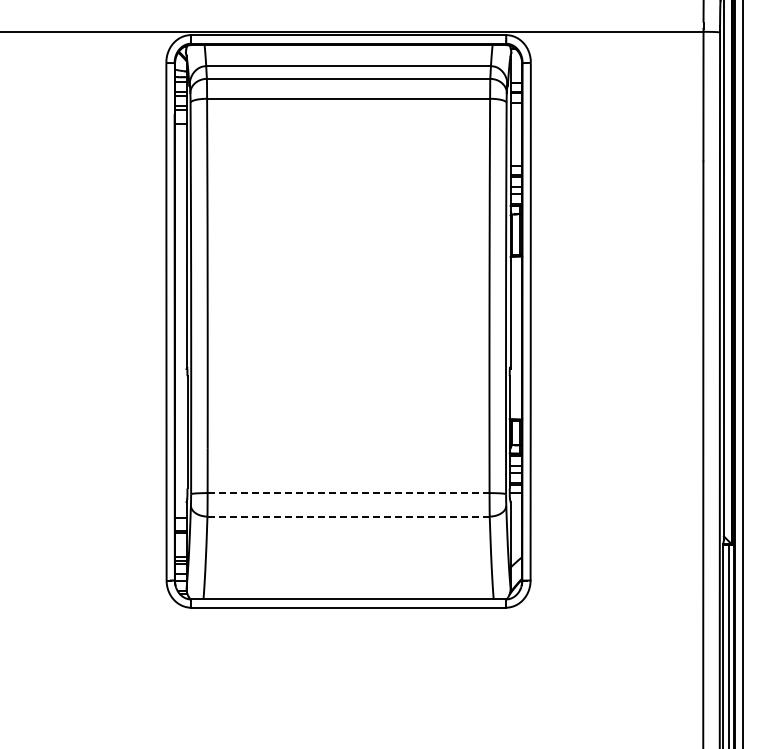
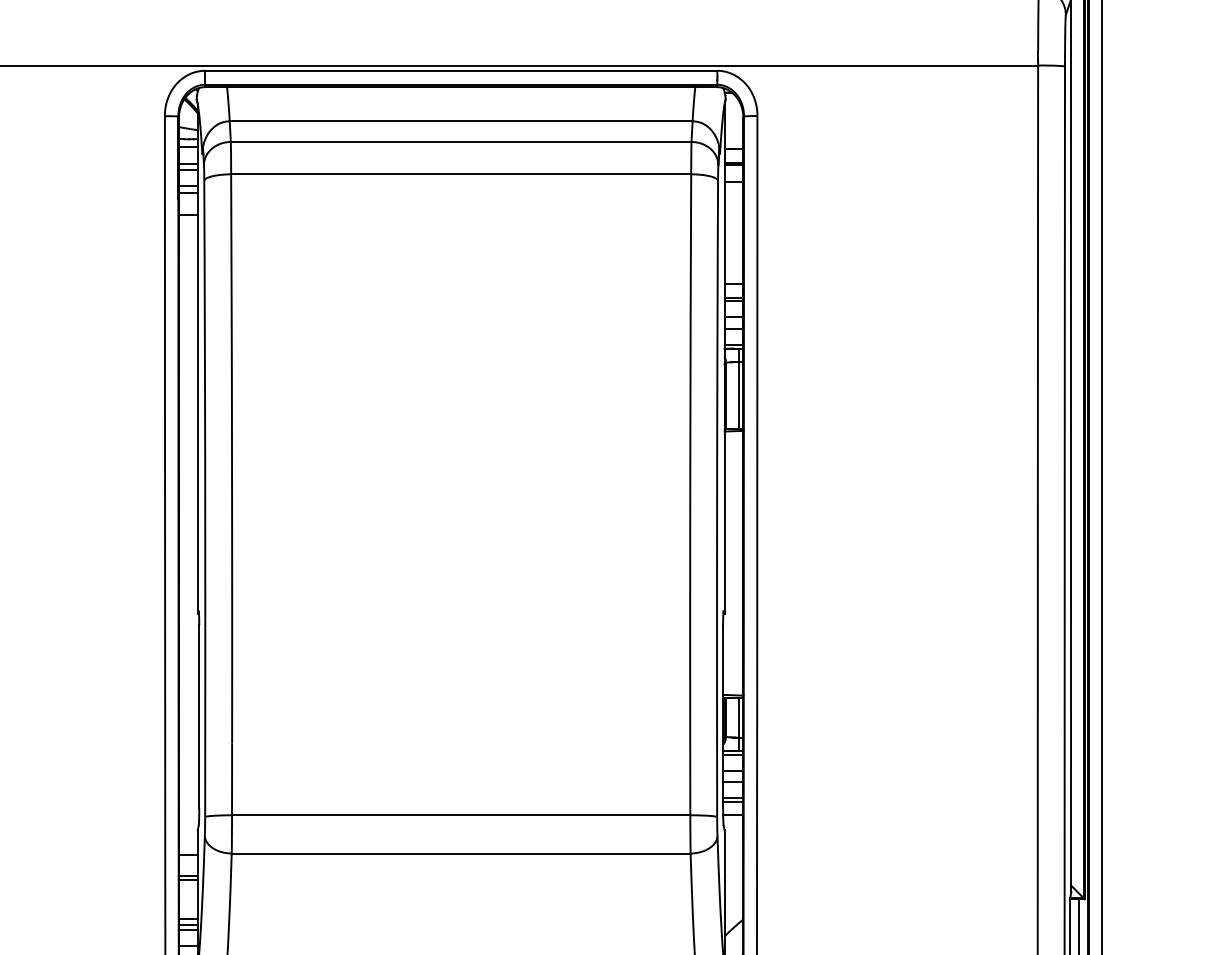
line: (348, 493) -> (461, 815), dashed -> solid
line: (348, 516) -> (461, 853), dashed -> solid

